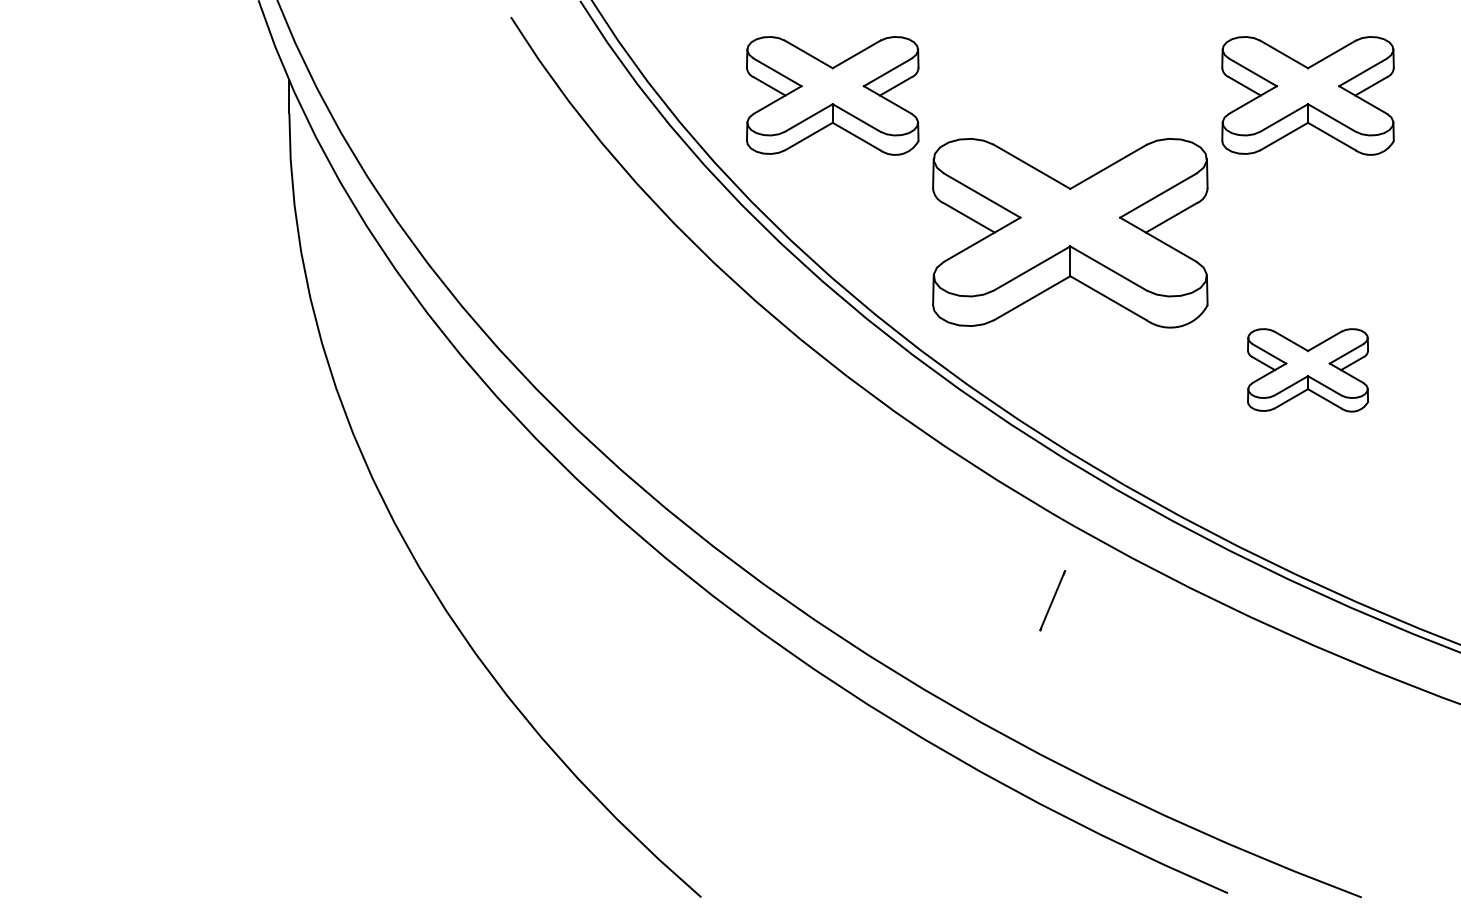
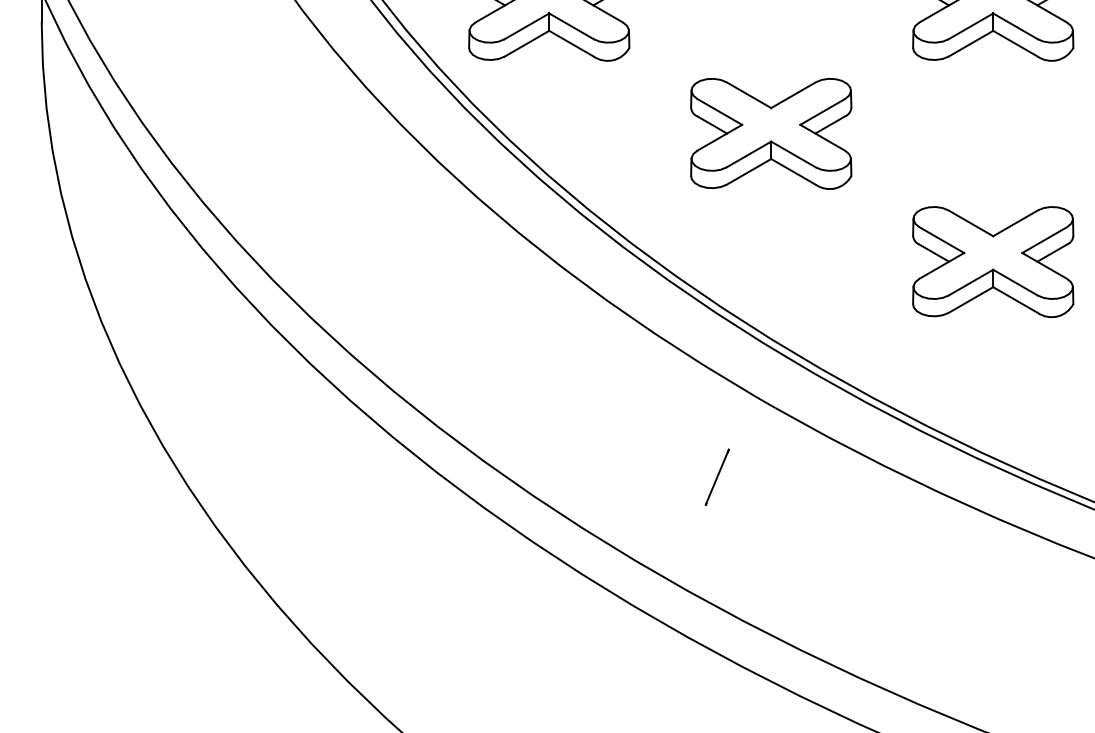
part: (1070, 232) -> (771, 133), size x0.62
part: (1307, 370) -> (992, 262), size x1.43
line: (1052, 600) -> (717, 477), moved

